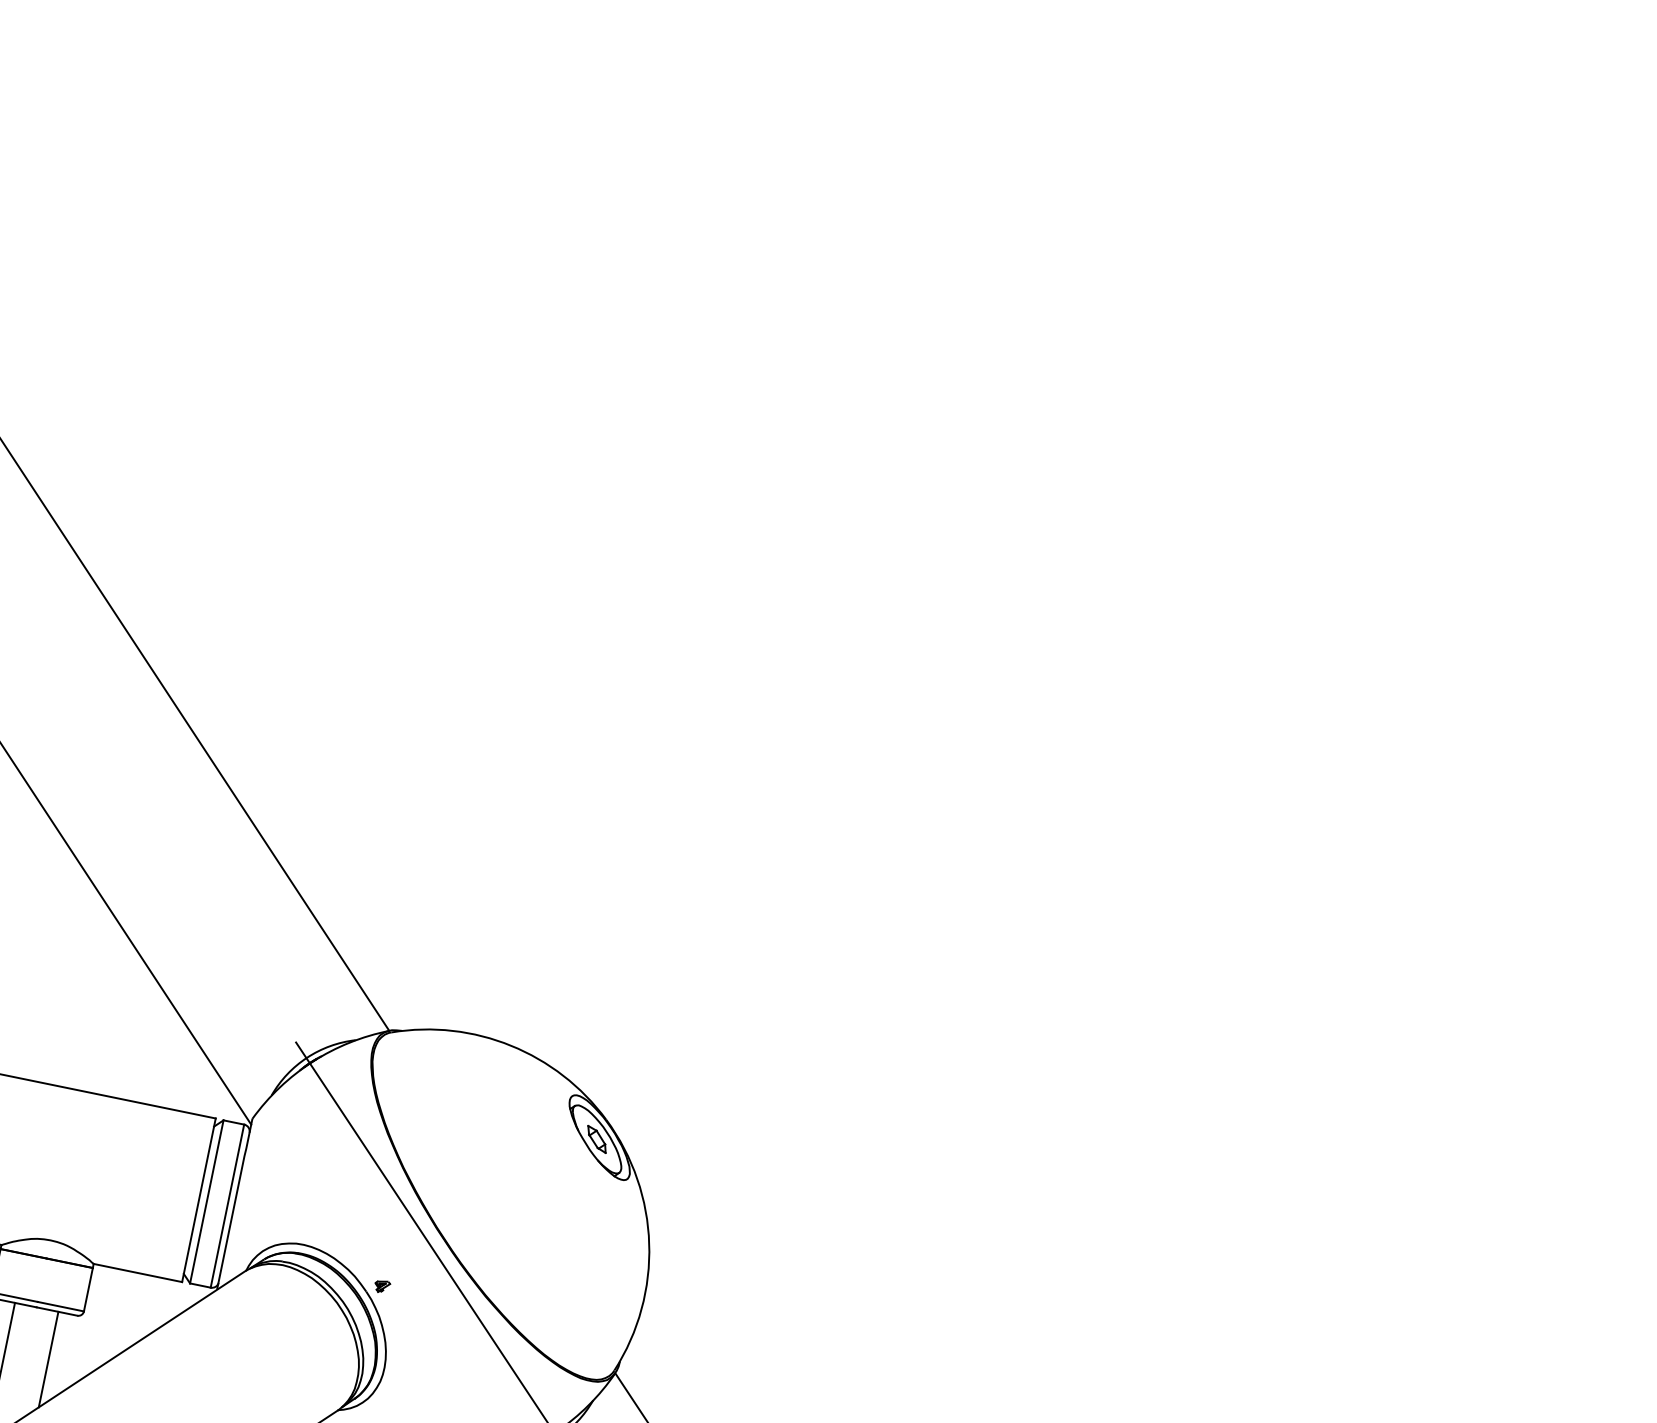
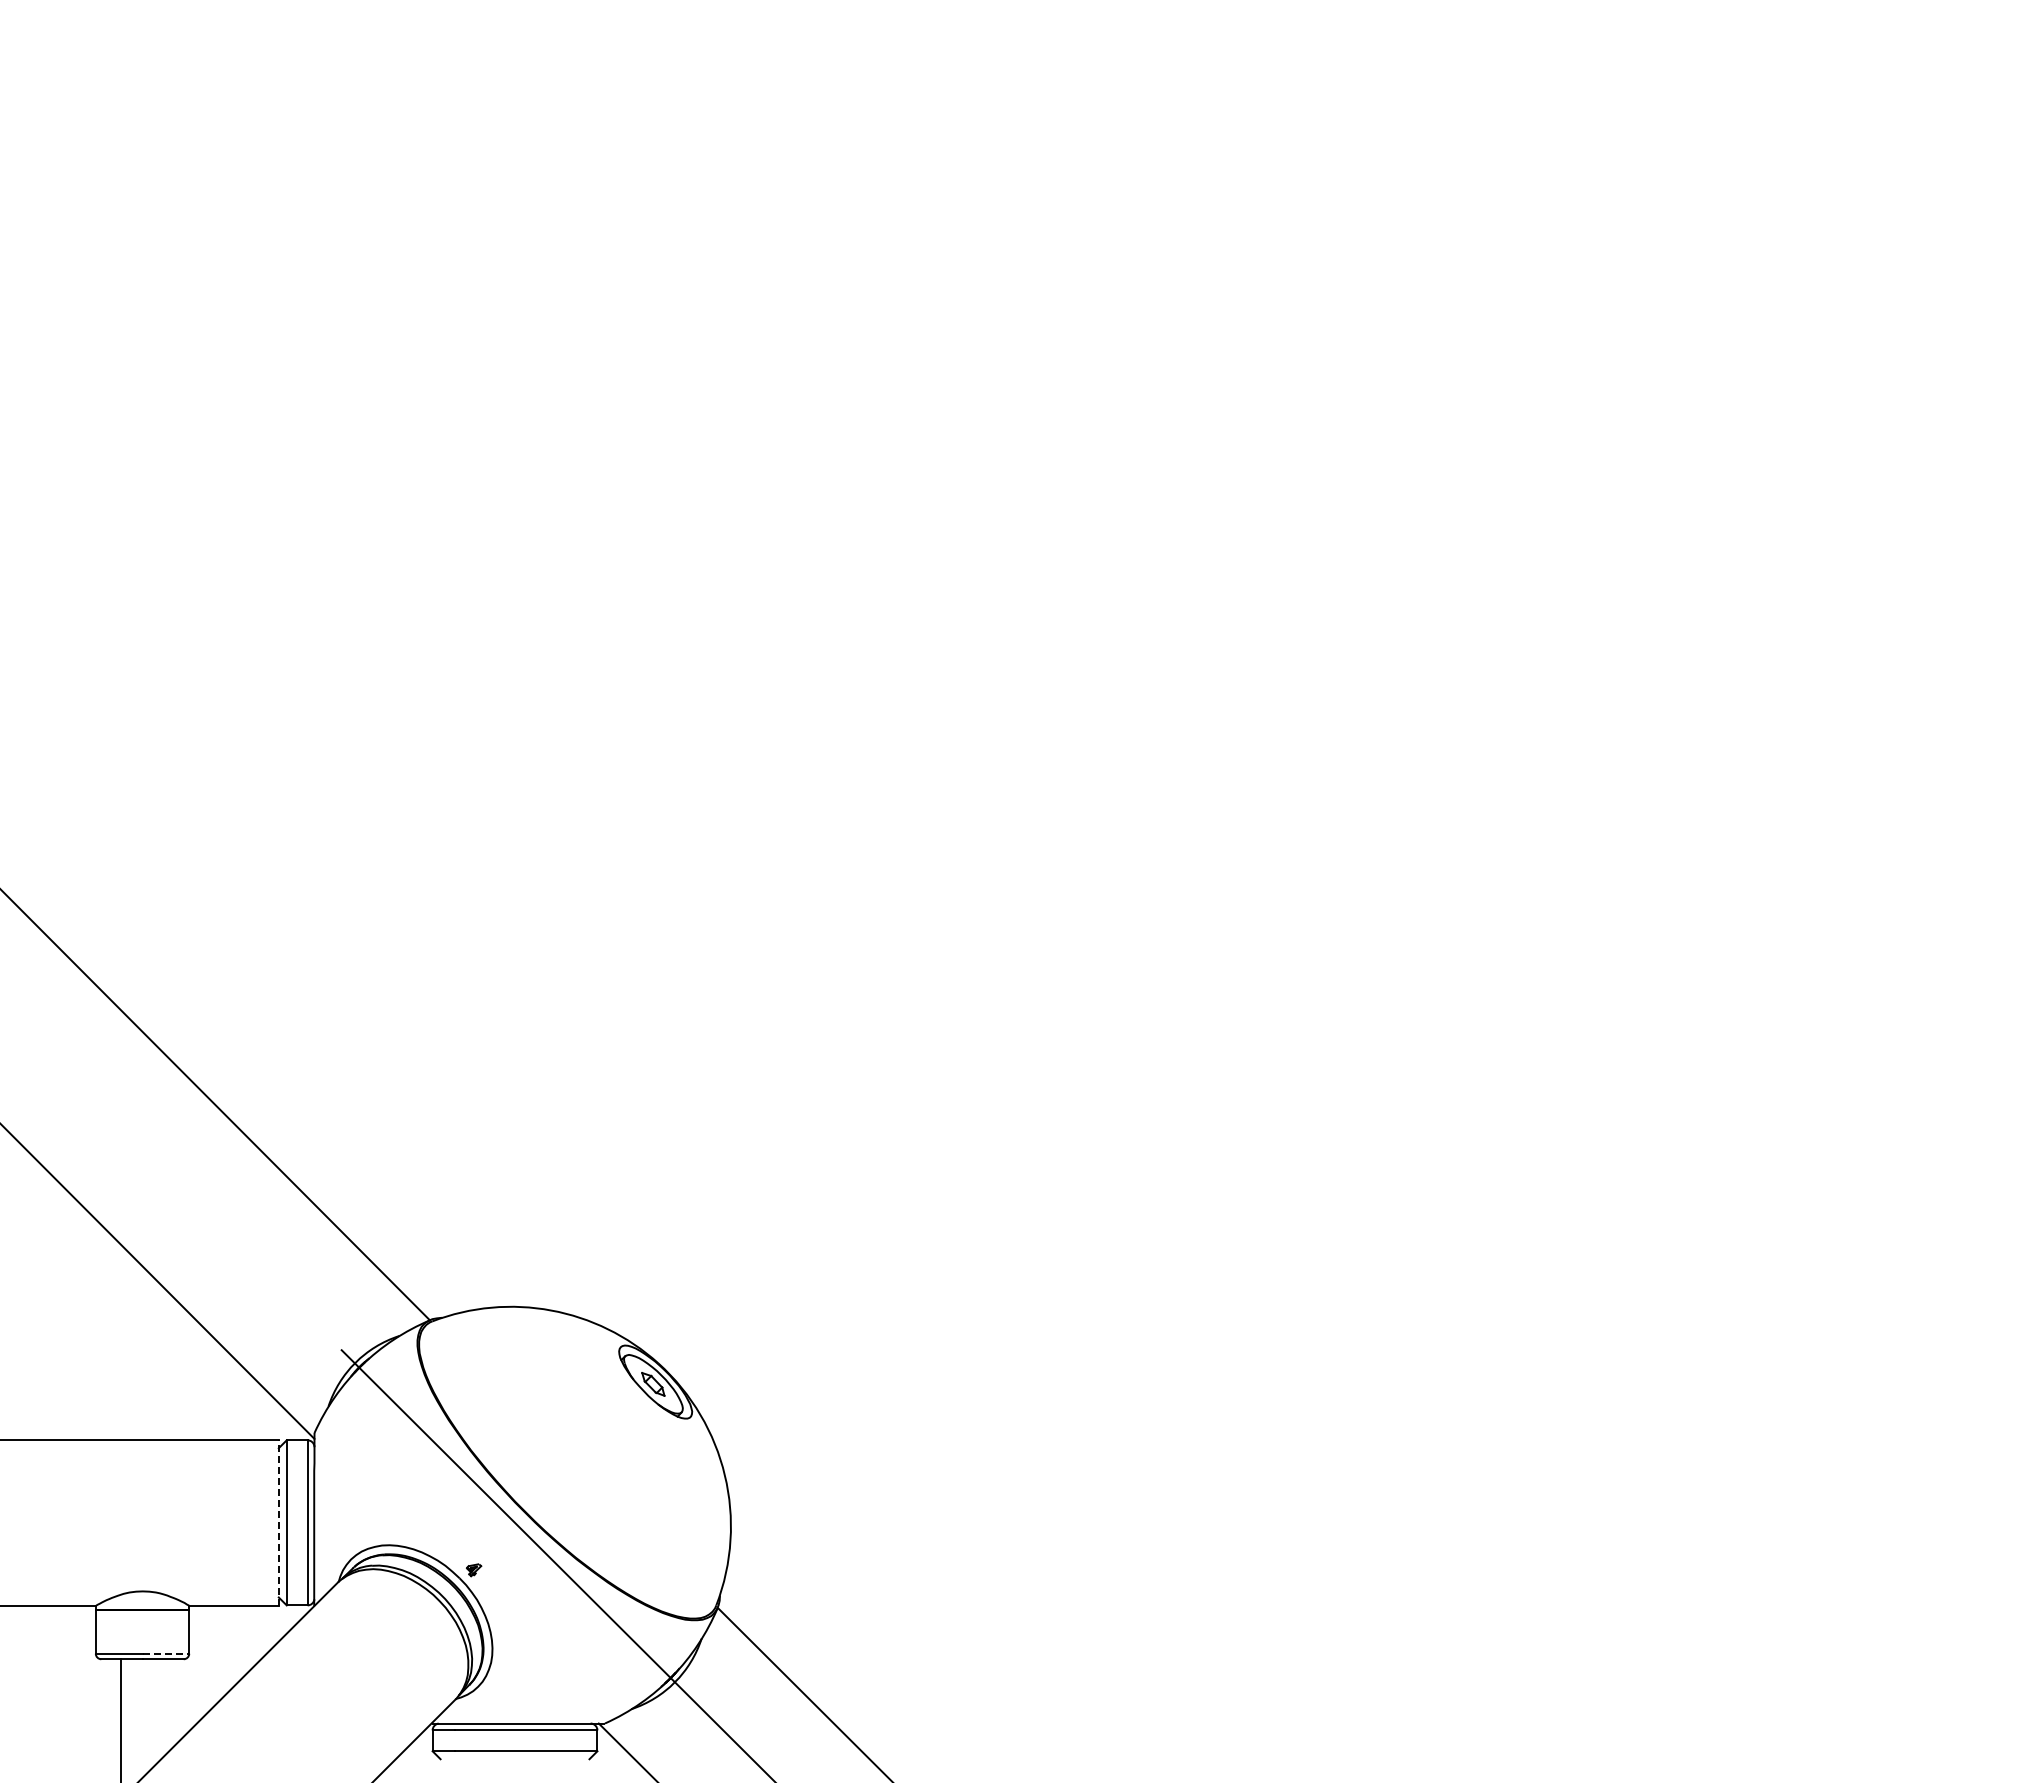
line: (198, 1199) -> (278, 1522), solid -> dashed
line: (61, 1306) -> (166, 1653), solid -> dashed
line: (48, 1359) -> (164, 1707), removed

